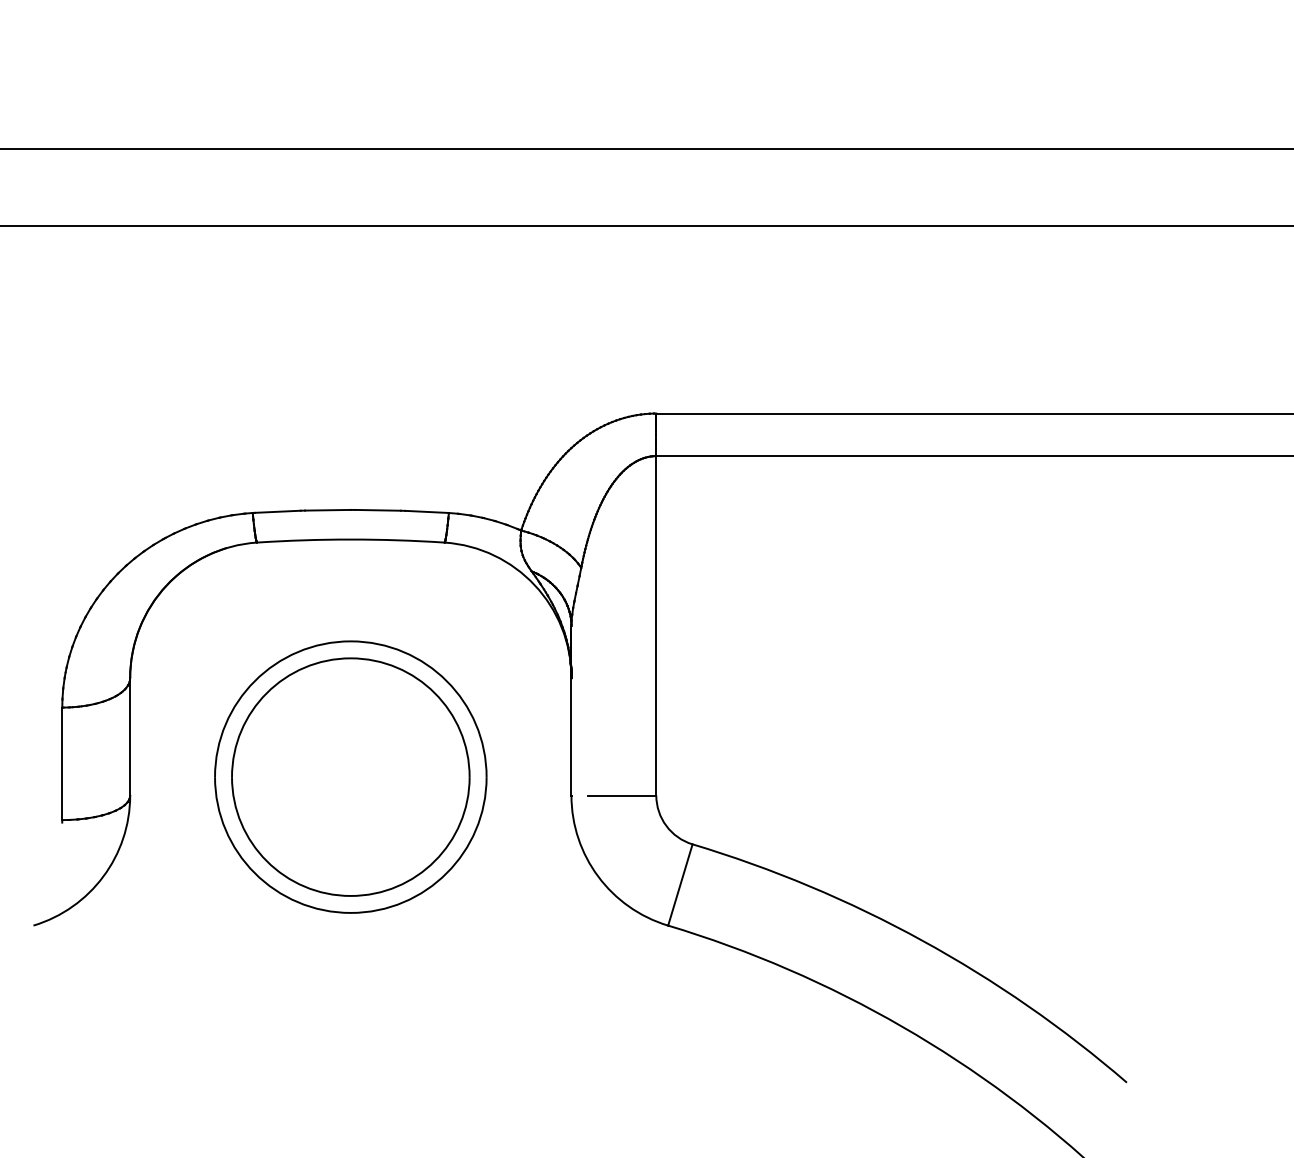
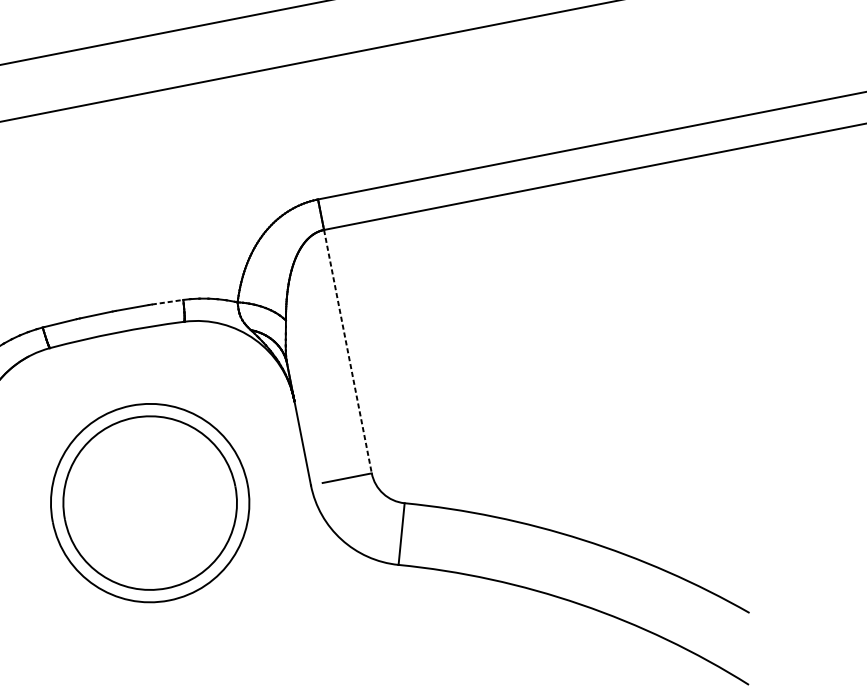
line: (427, 511) -> (167, 301), solid -> dashed
line: (656, 625) -> (348, 351), solid -> dashed

